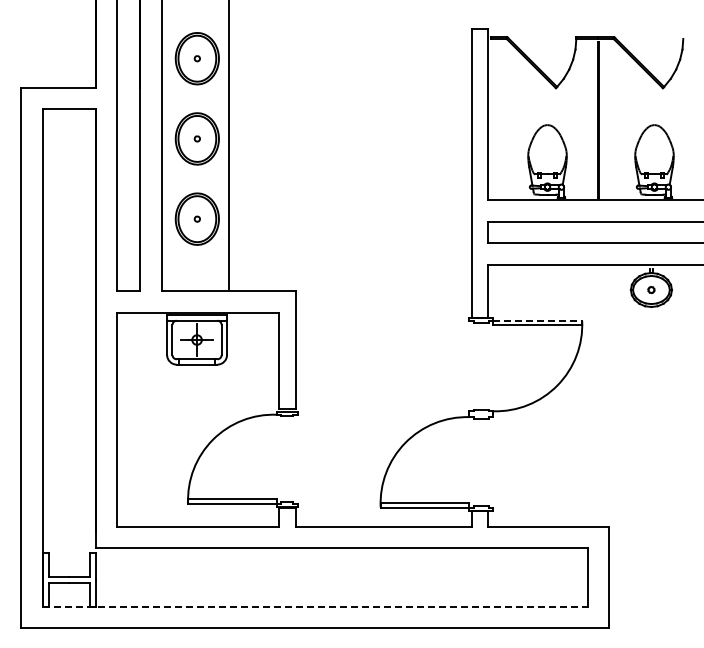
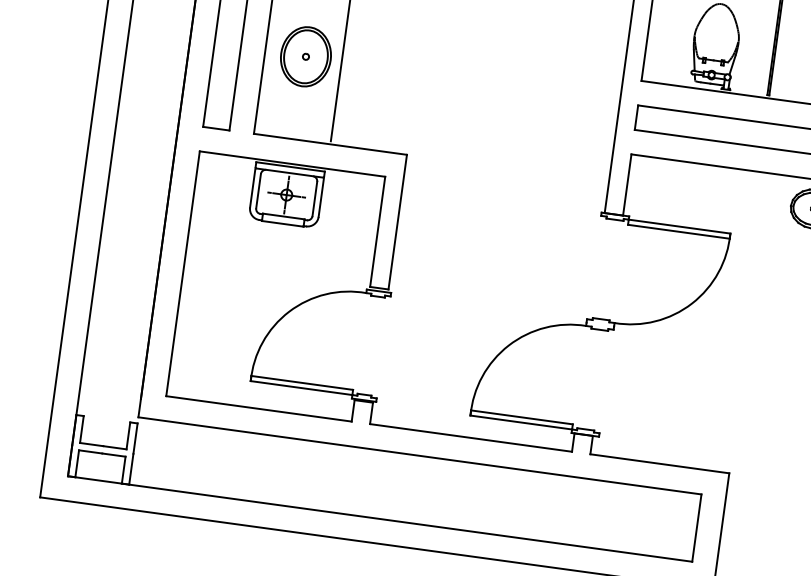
line: (538, 320) -> (680, 226), dashed -> solid
line: (315, 606) -> (380, 518), dashed -> solid

